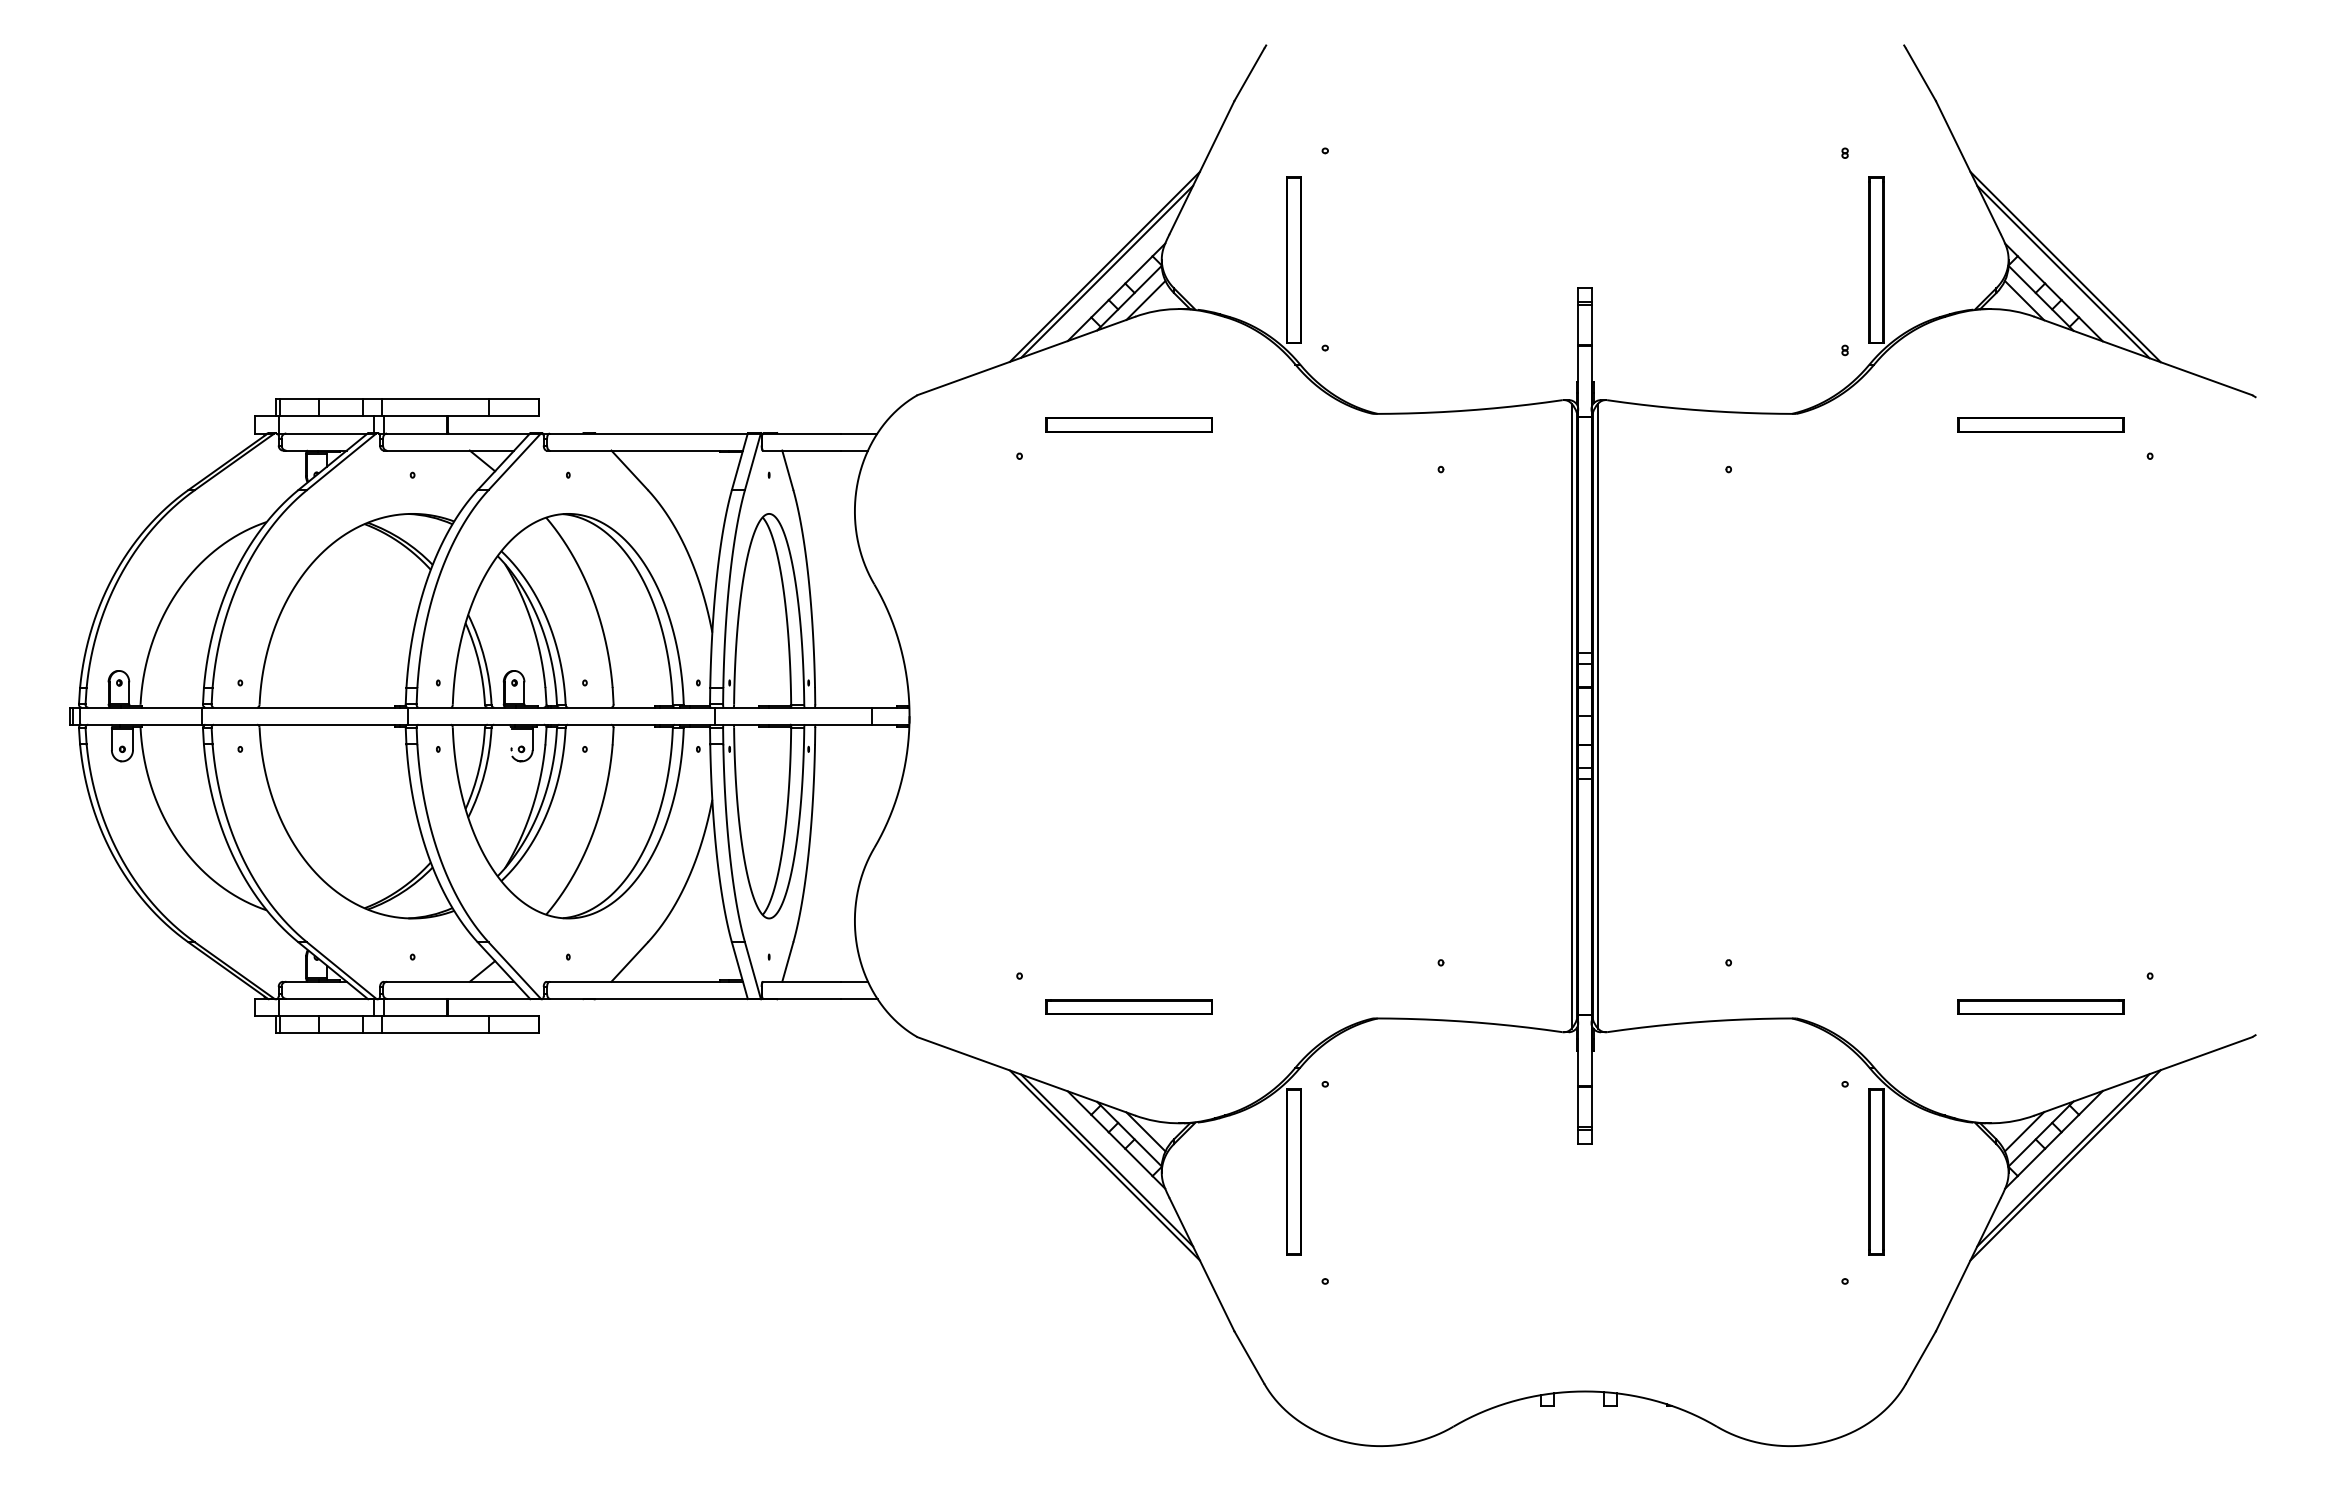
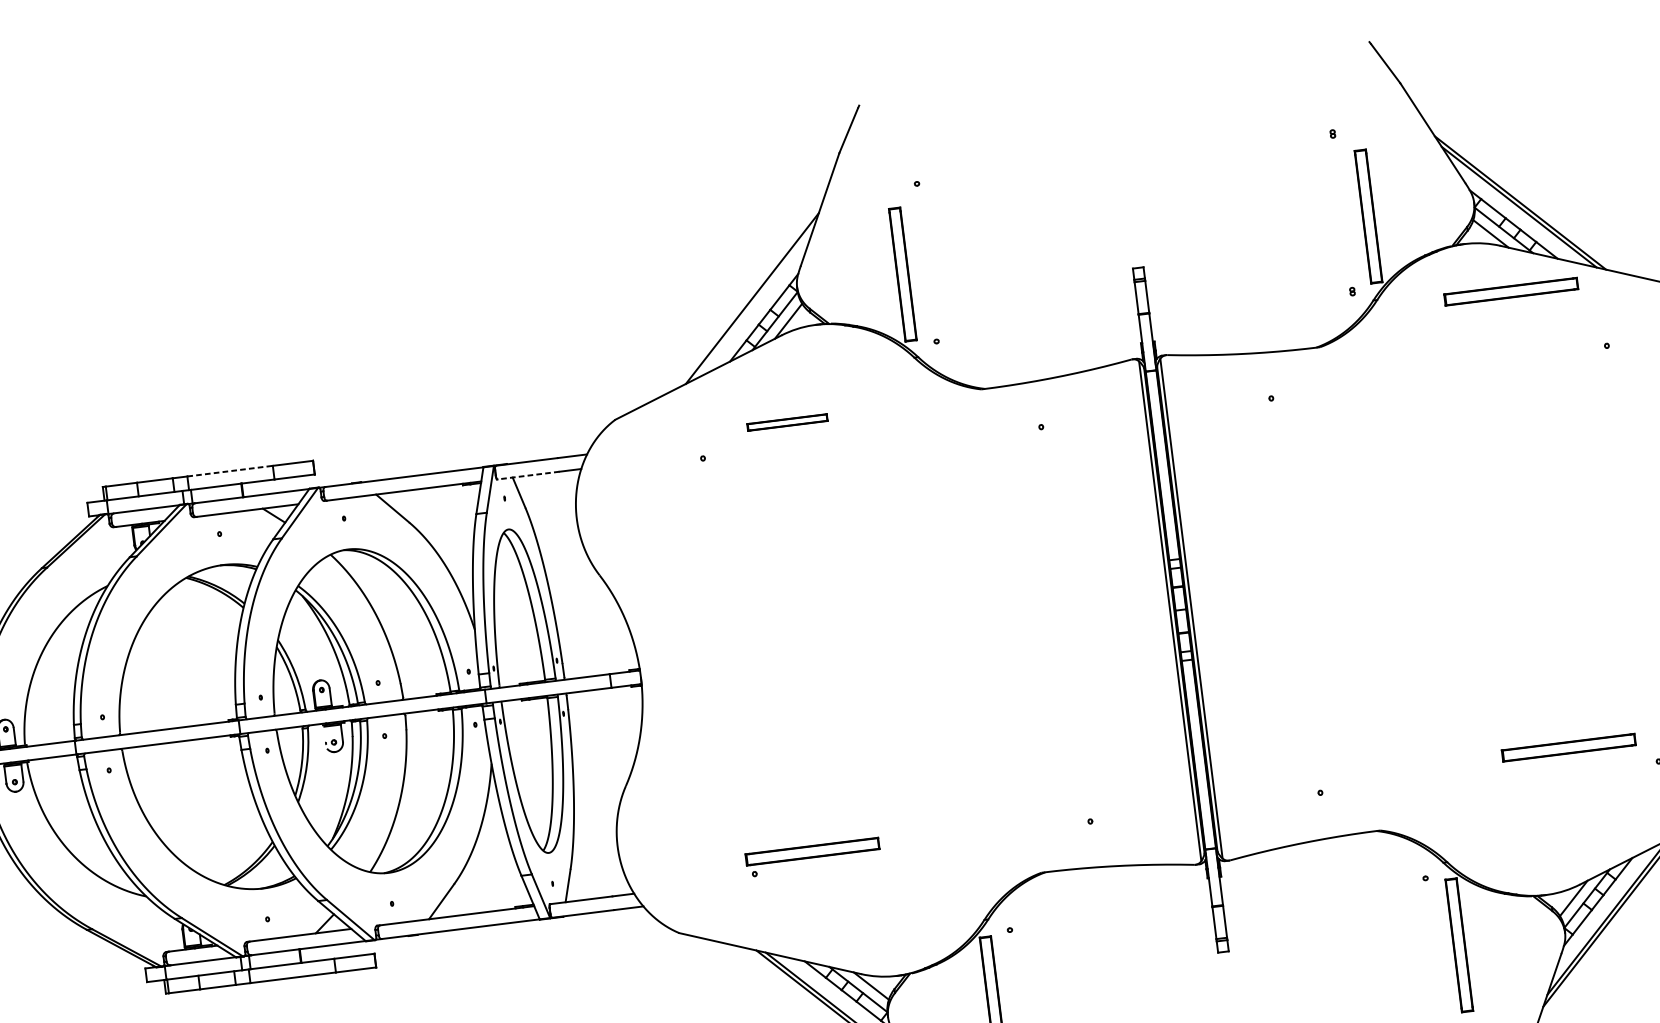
line: (1107, 271) -> (754, 301), removed
line: (435, 399) -> (230, 471), solid -> dashed
part: (1128, 424) -> (786, 422), size x0.6
part: (2040, 424) -> (1511, 291), moved
line: (802, 450) -> (528, 475), solid -> dashed
part: (1128, 1006) -> (811, 851), moved
part: (2040, 1006) -> (1568, 747), moved

